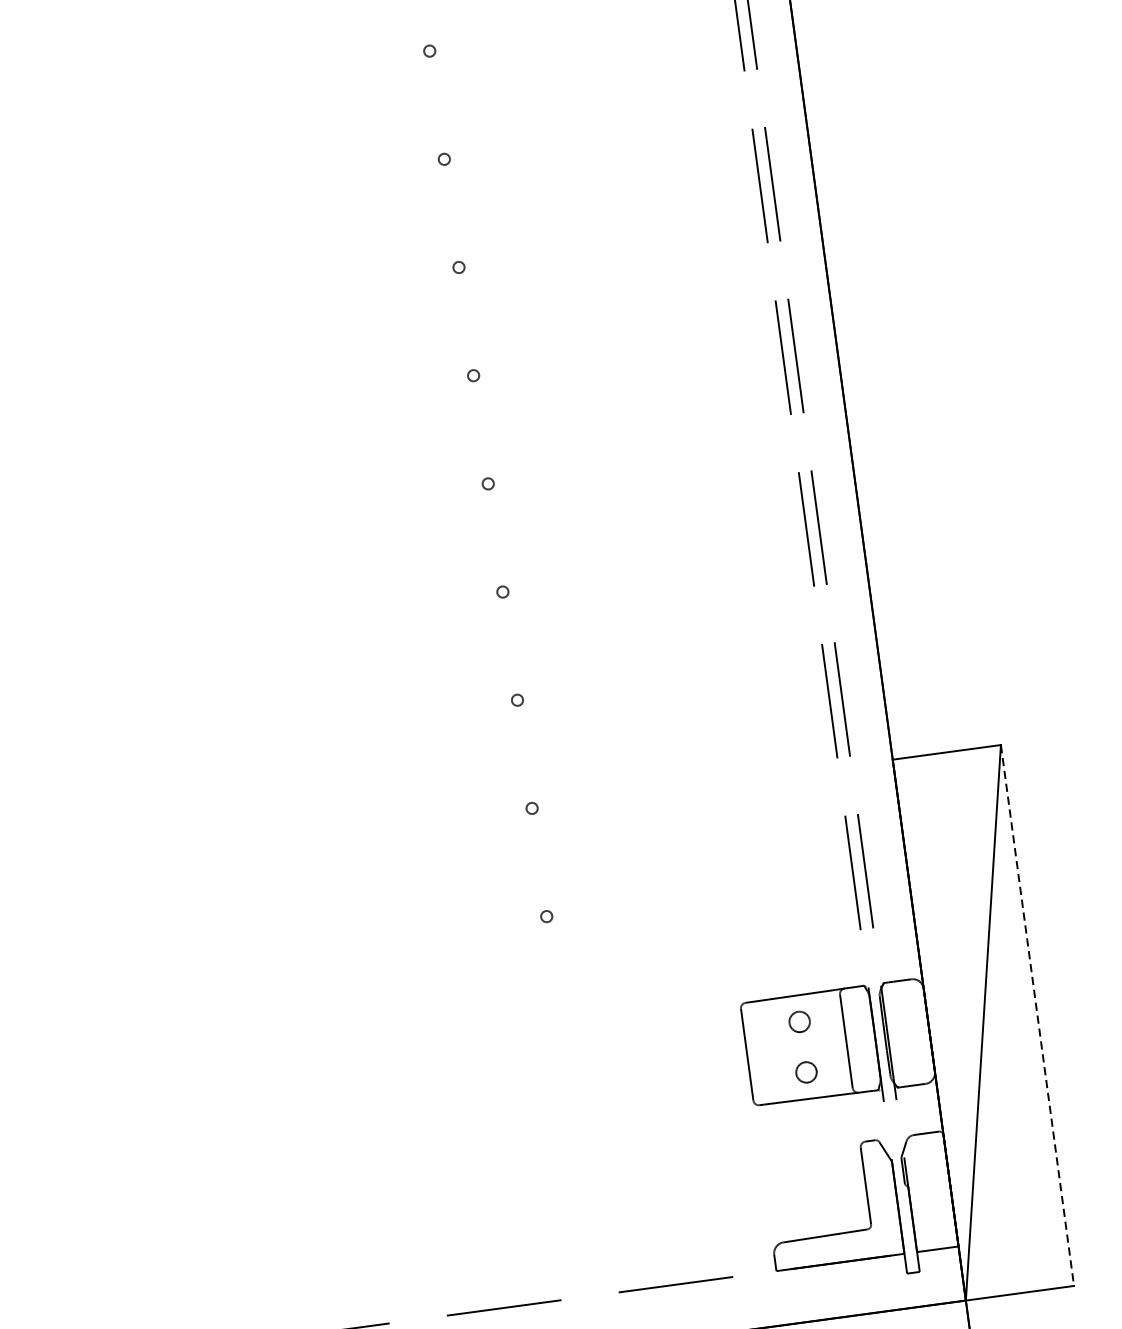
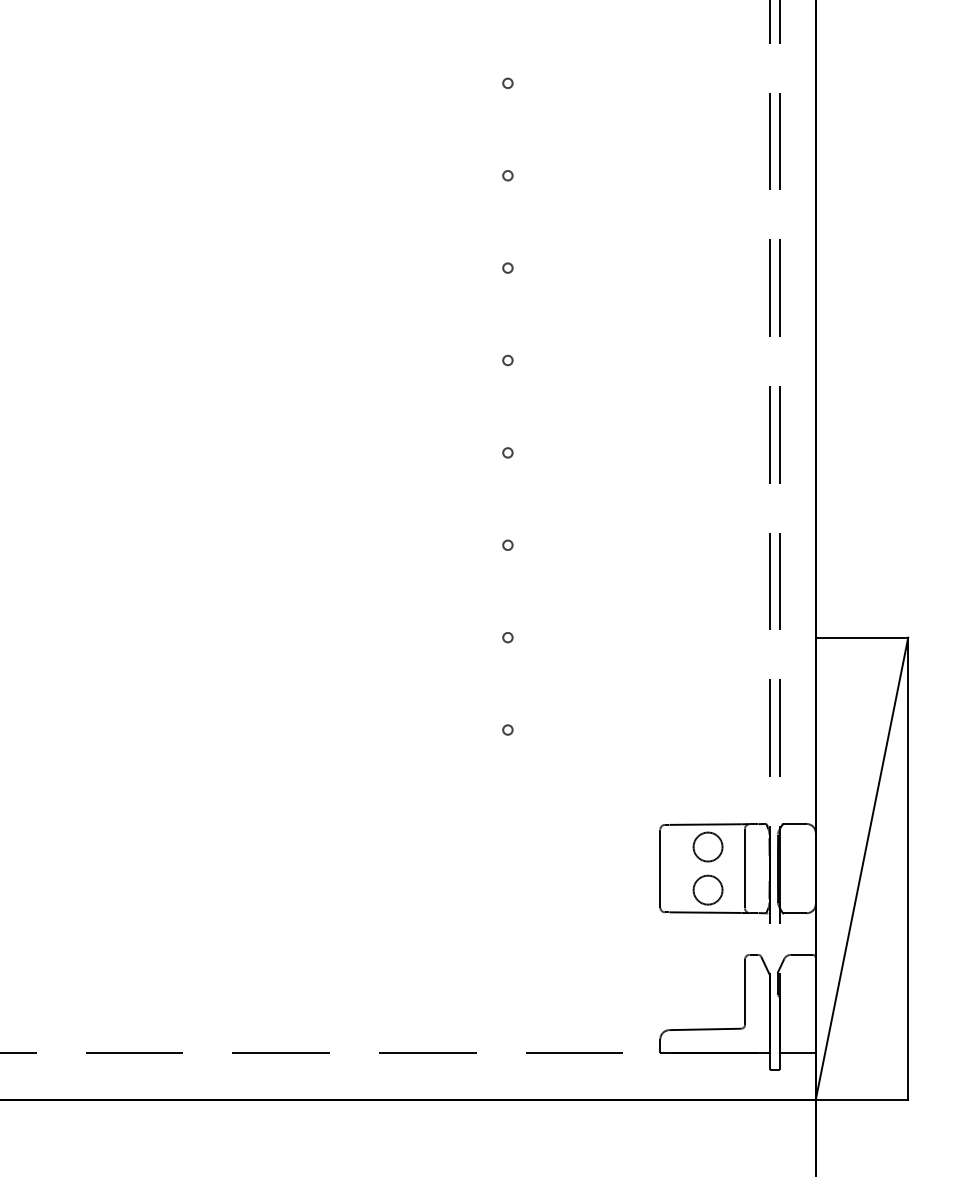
line: (1037, 1015) -> (908, 868), dashed -> solid
circle: (798, 1021) -> (707, 846), size x1.67
circle: (805, 1071) -> (707, 889), size x1.67

